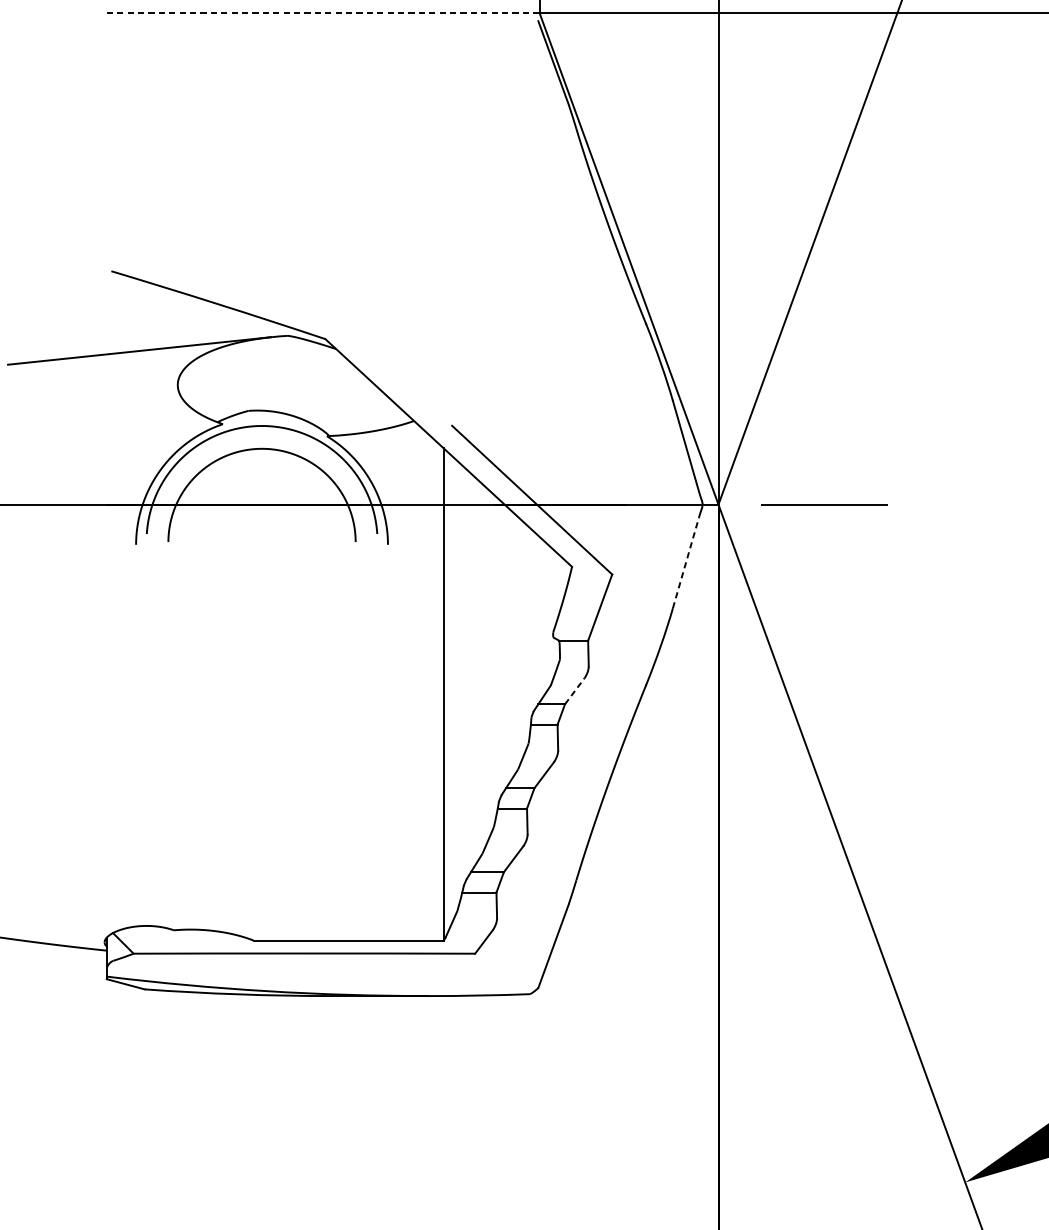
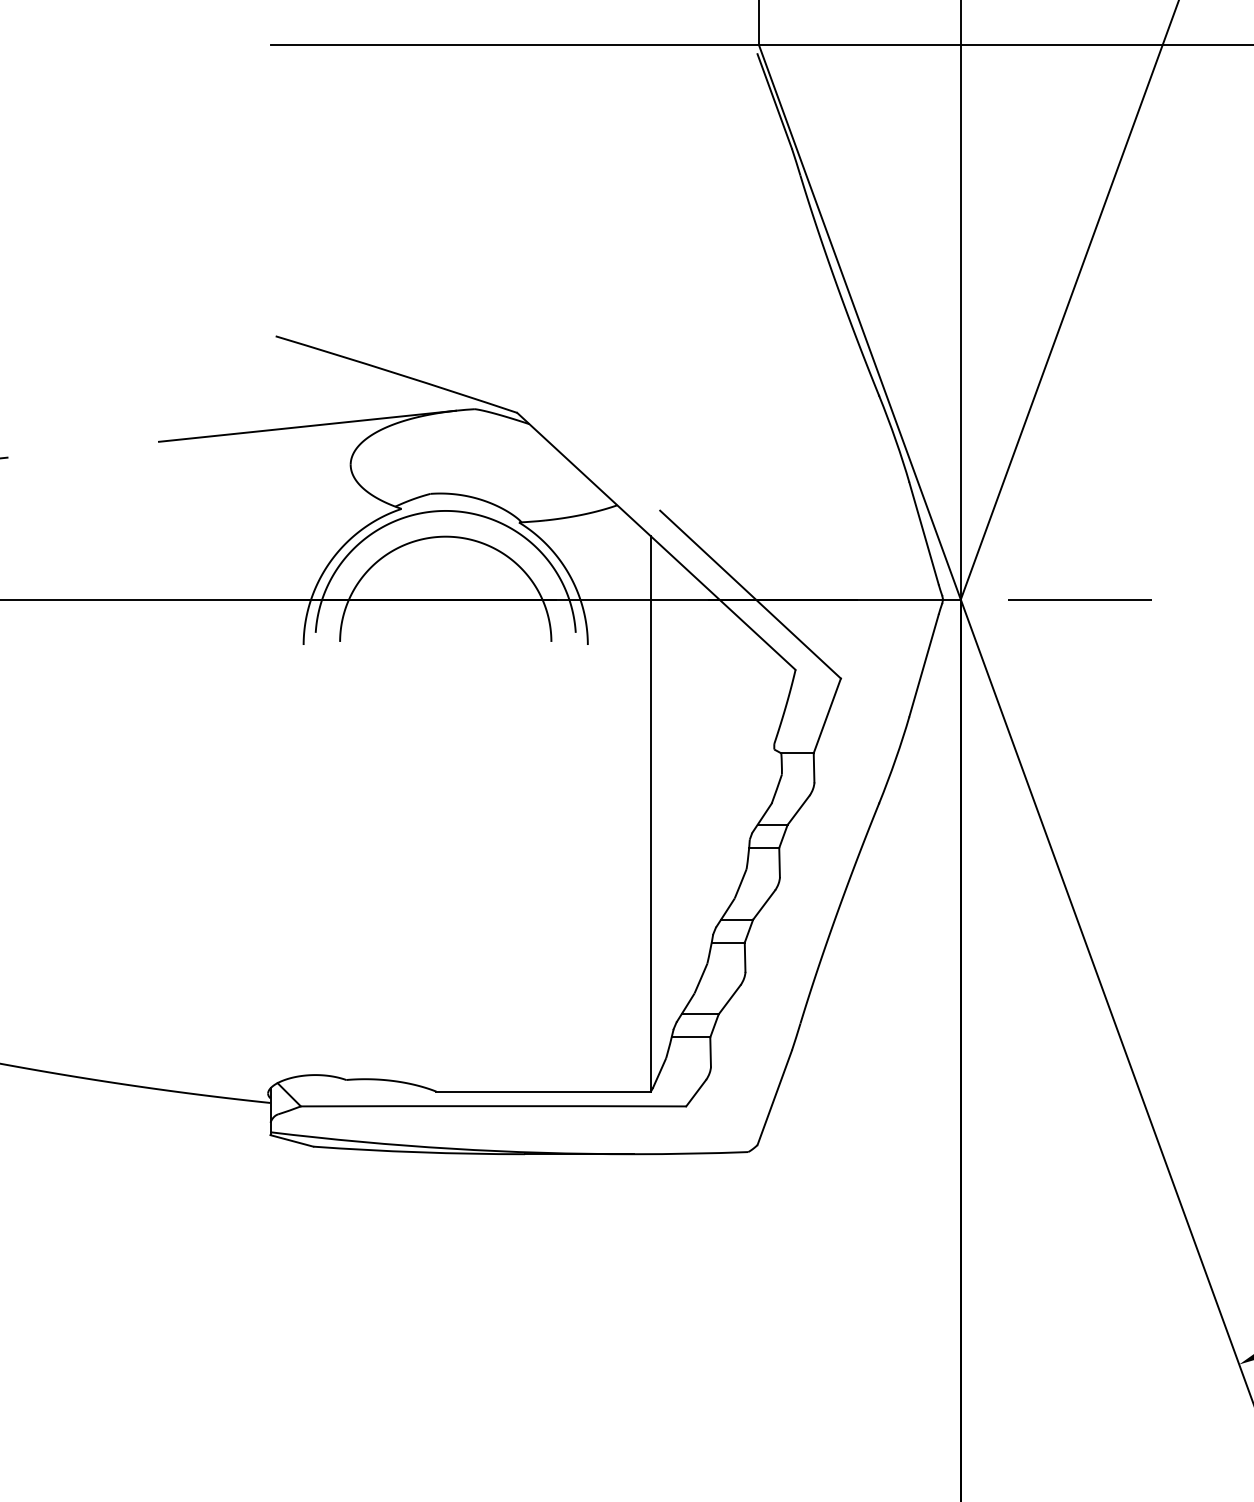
line: (323, 13) -> (515, 45), dashed -> solid
line: (686, 562) -> (924, 665), dashed -> solid
line: (574, 690) -> (798, 809), dashed -> solid

